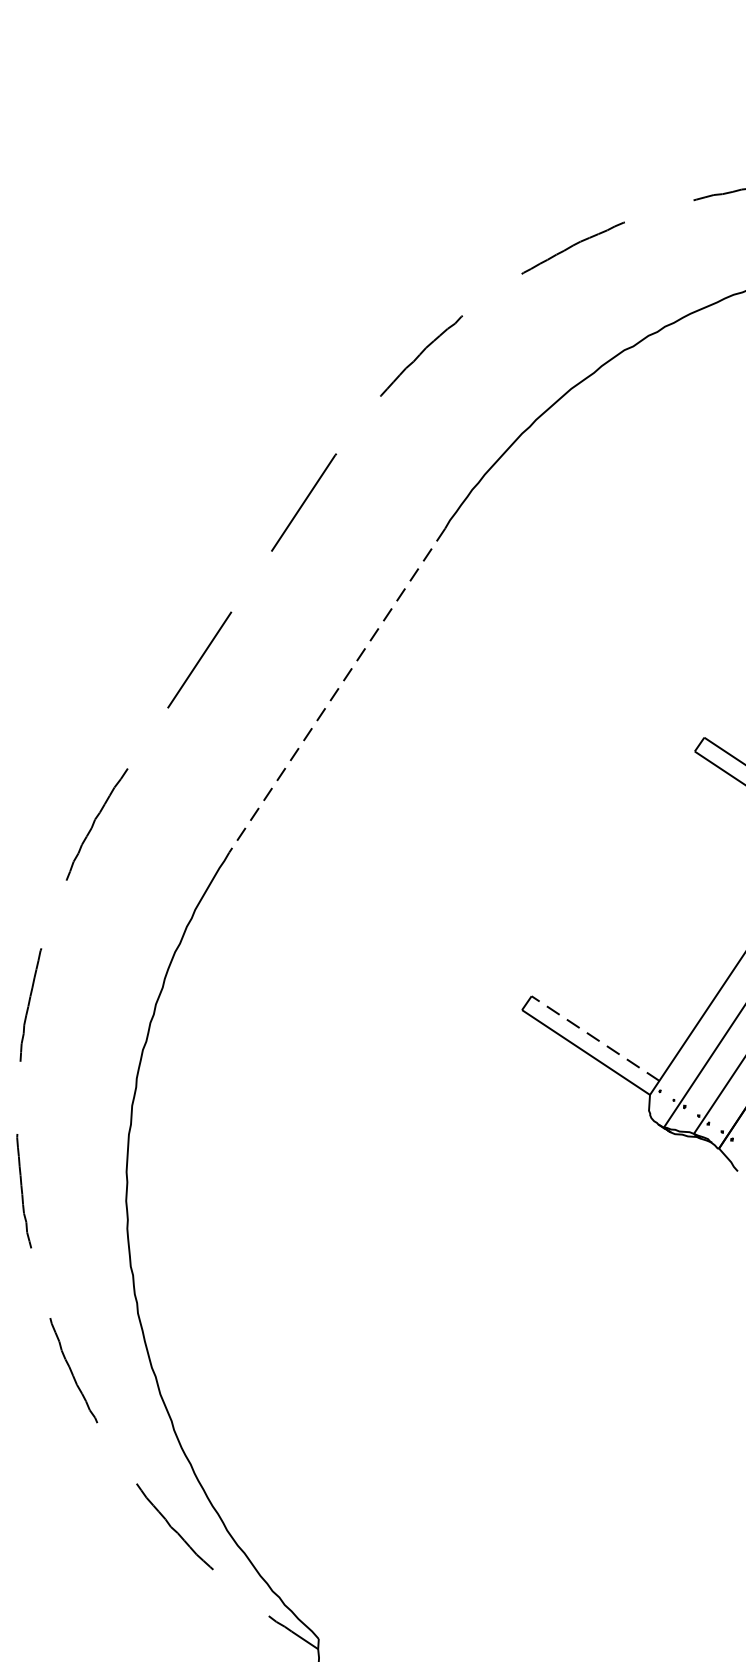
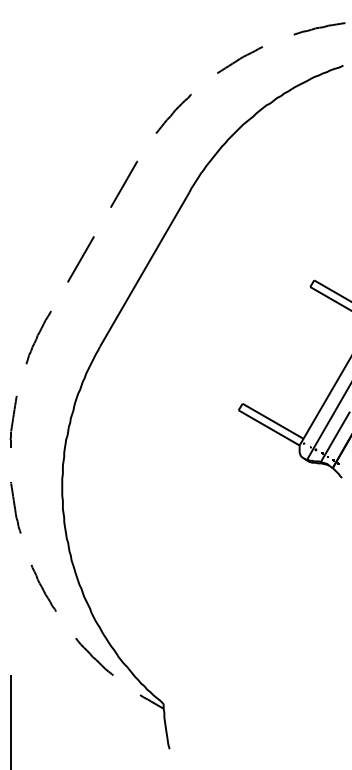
line: (336, 690) -> (144, 269), dashed -> solid
line: (594, 1038) -> (272, 421), dashed -> solid

